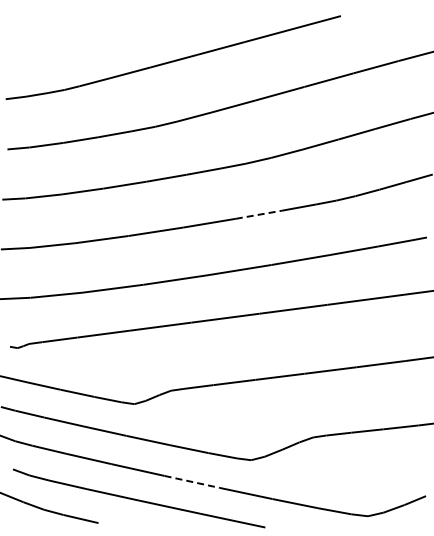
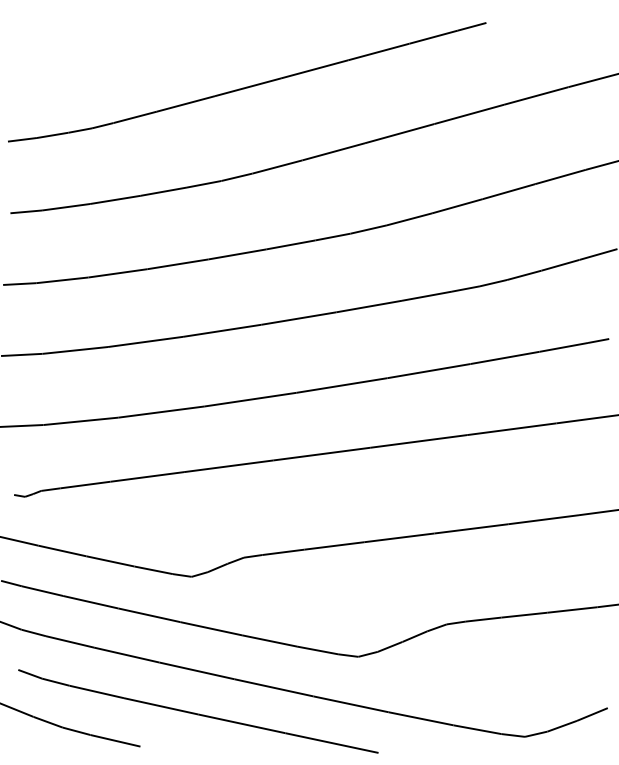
line: (259, 214) -> (370, 306), dashed -> solid
line: (192, 482) -> (274, 688), dashed -> solid

